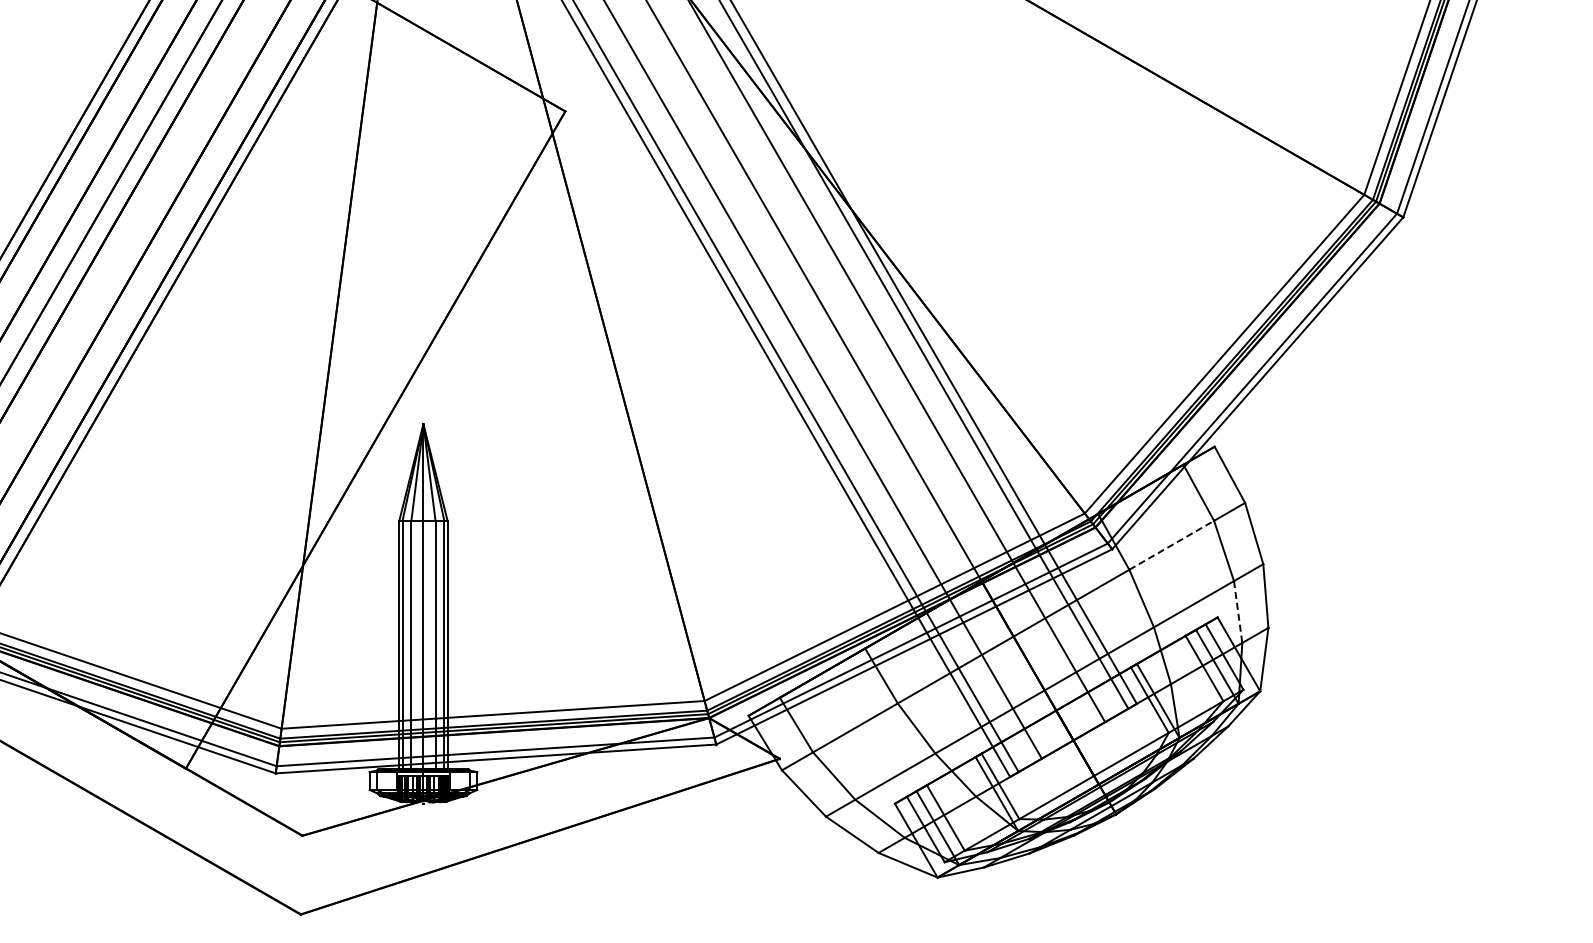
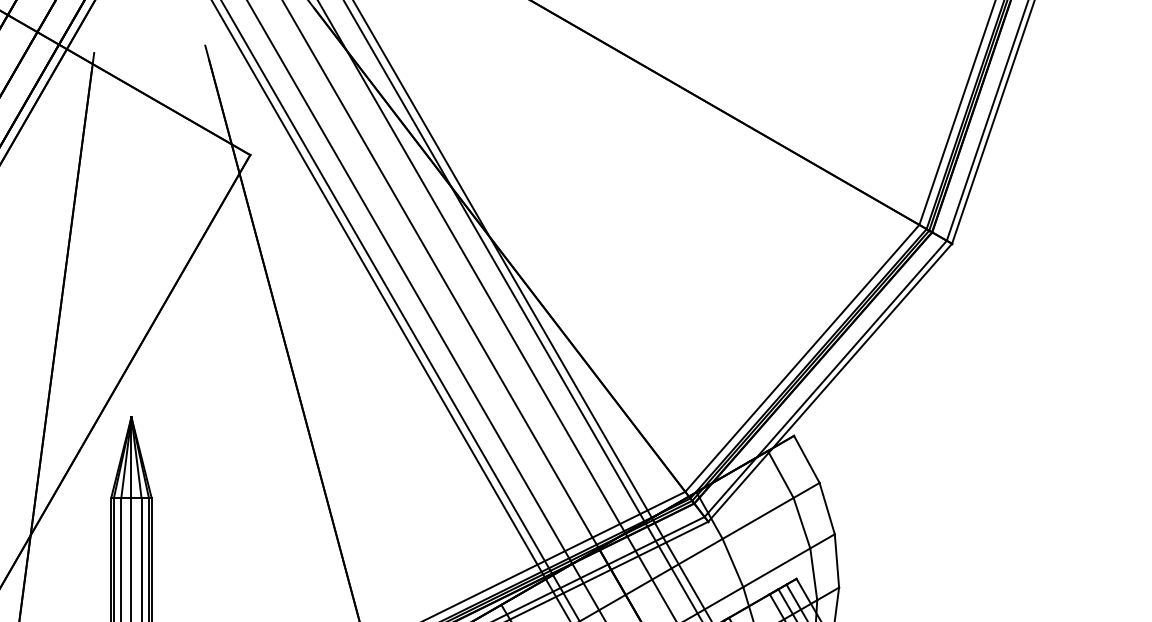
line: (1171, 545) -> (757, 518), dashed -> solid
line: (1238, 612) -> (814, 574), dashed -> solid

